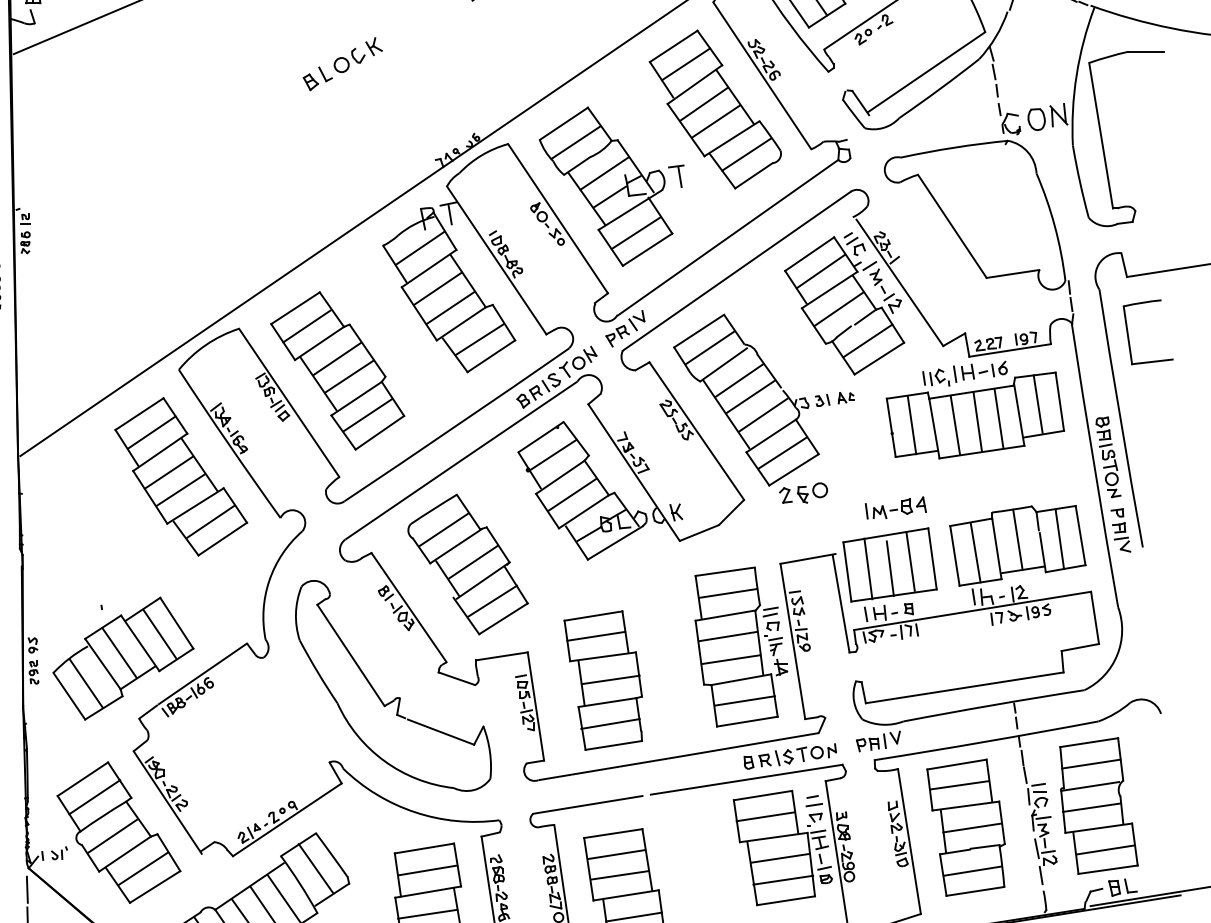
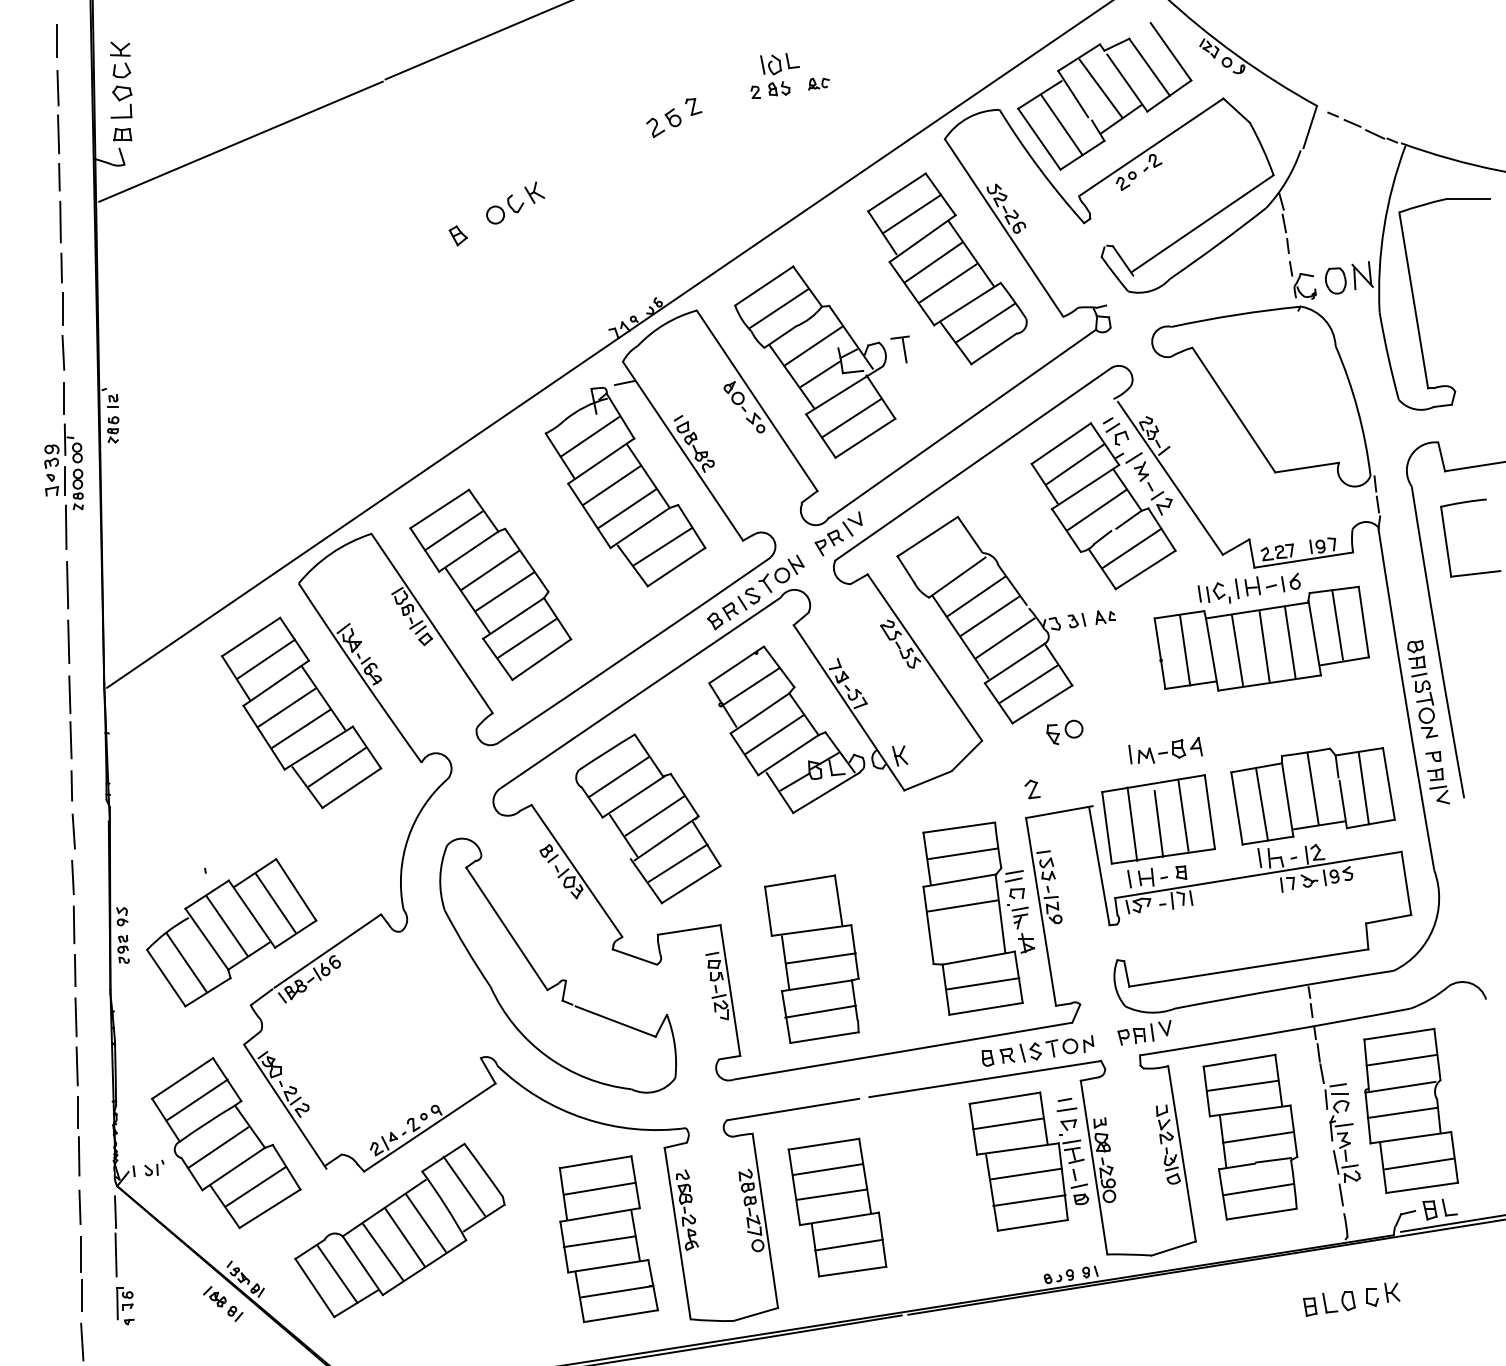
part: (325, 74) -> (475, 226), removed
line: (449, 214) -> (626, 395), removed
line: (709, 347) -> (940, 556), removed
part: (785, 495) -> (1032, 789), moved
line: (596, 636) -> (803, 905), removed
line: (730, 659) -> (965, 933), removed

